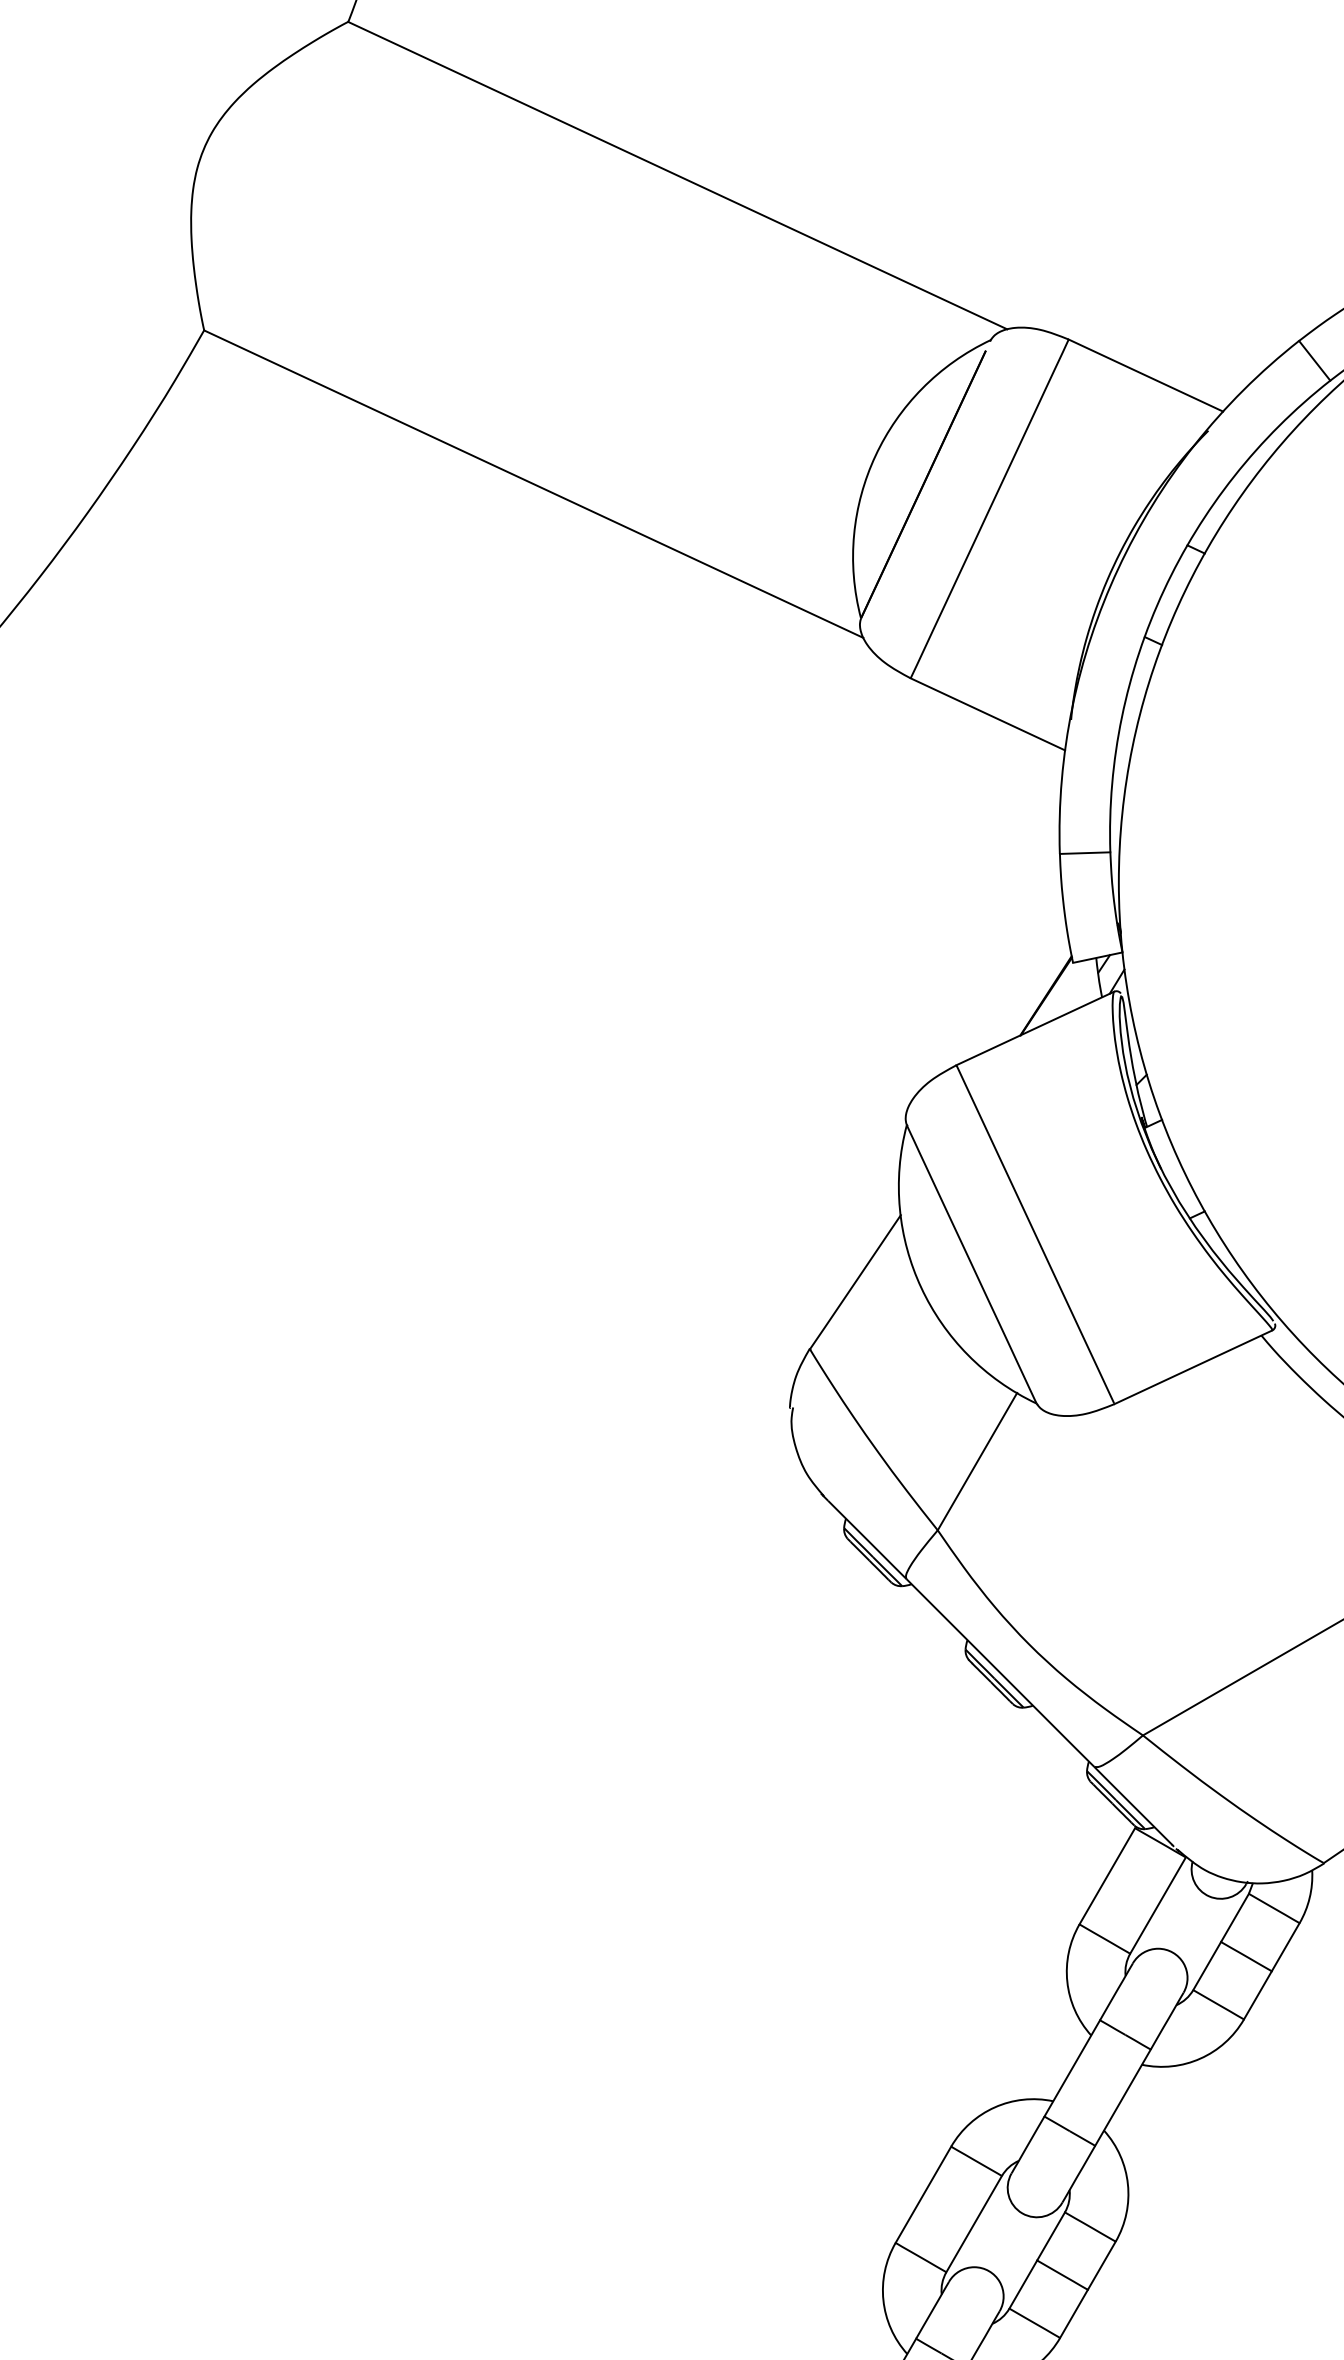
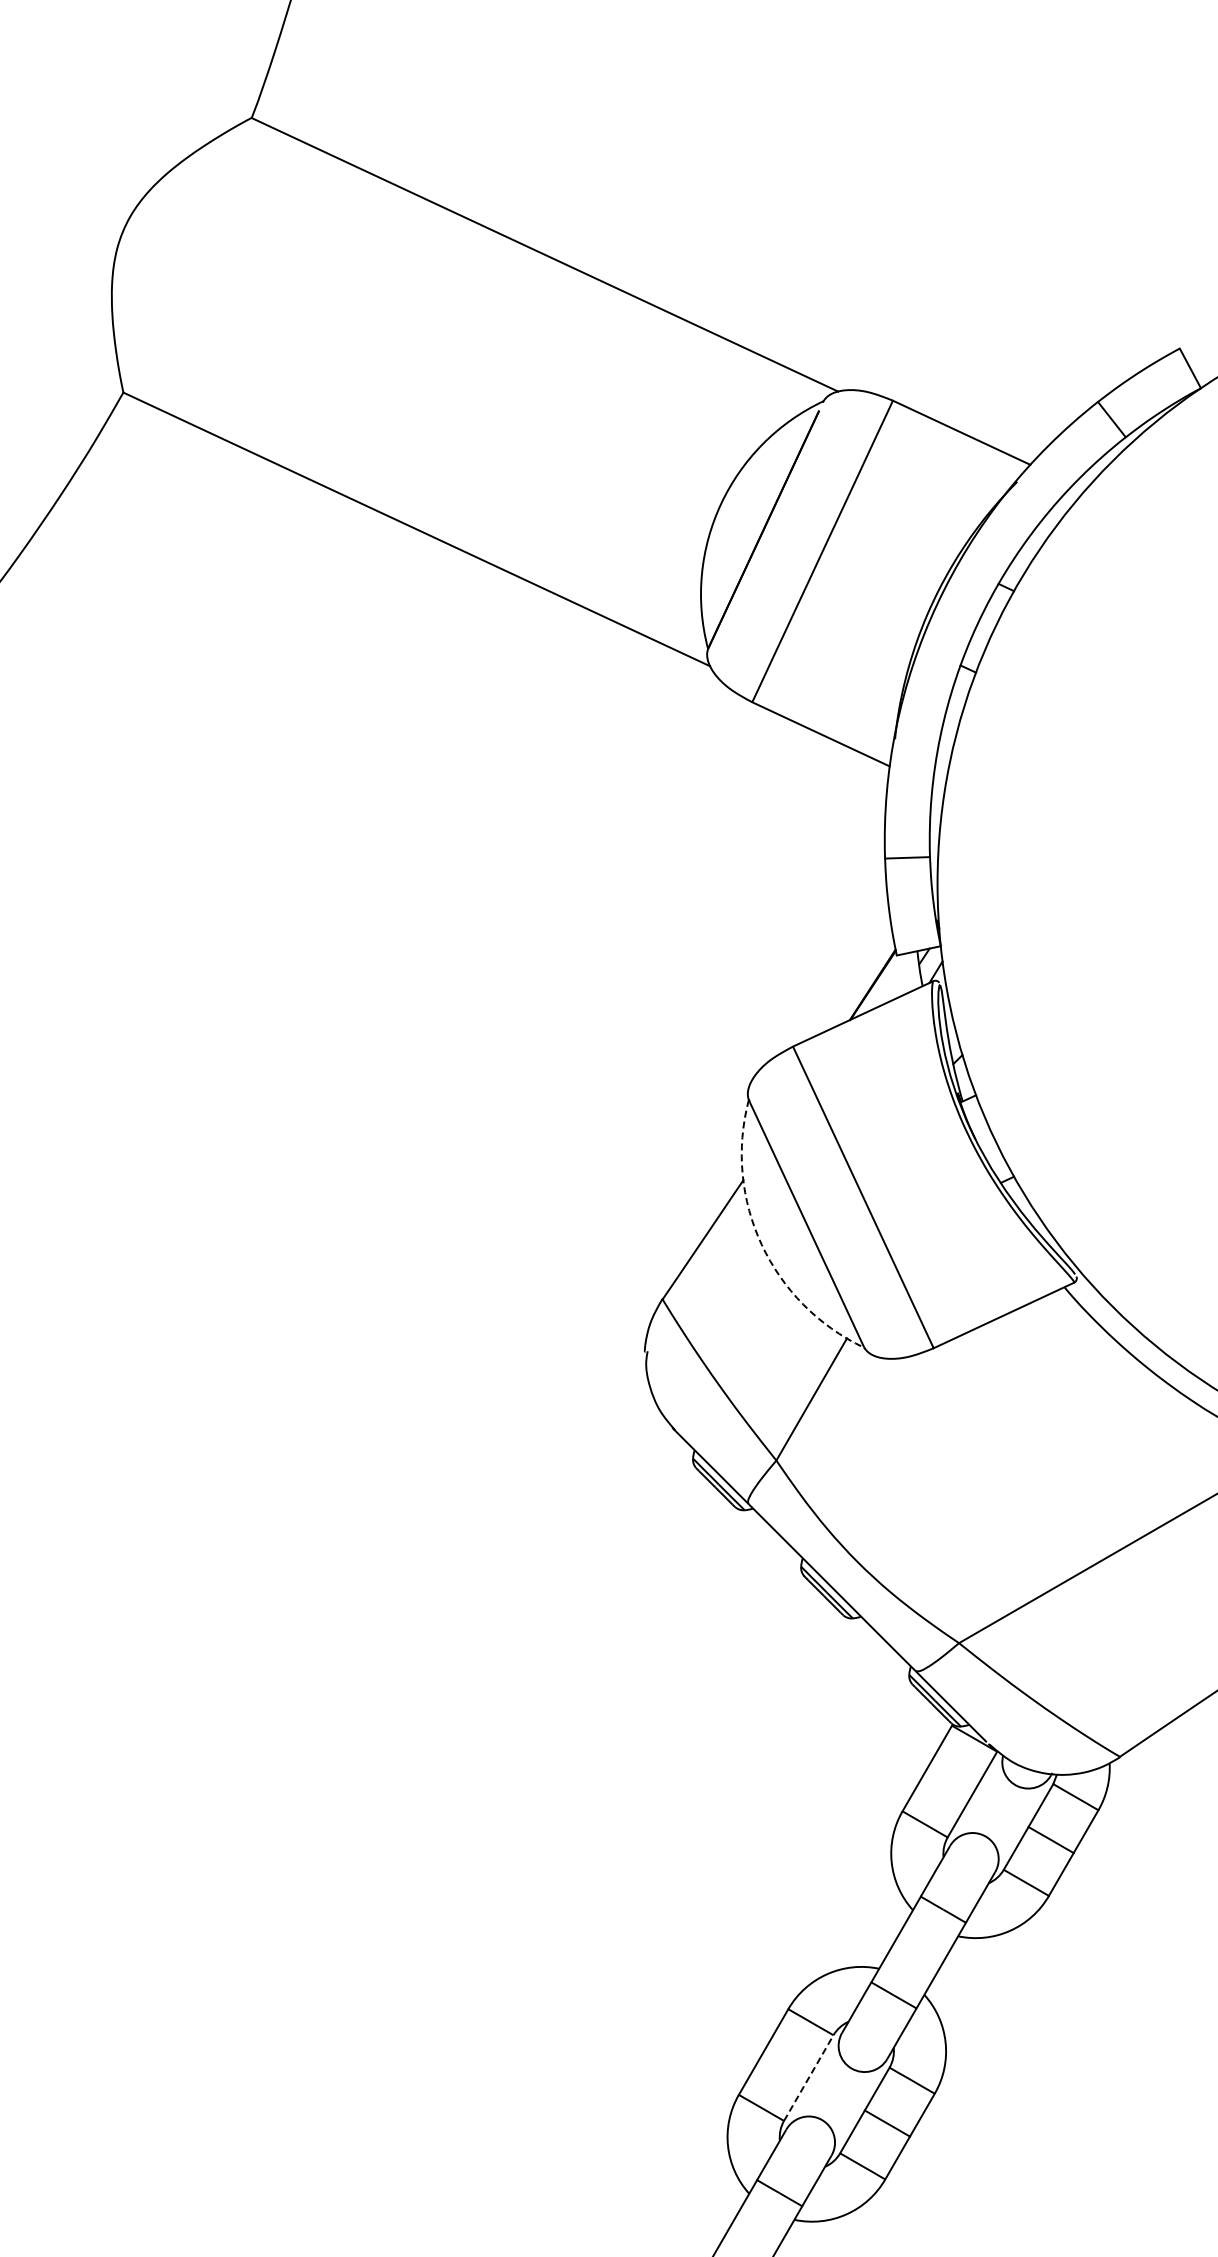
arc: (921, 1287) -> (761, 1244), solid -> dashed
line: (974, 2223) -> (809, 2077), solid -> dashed

